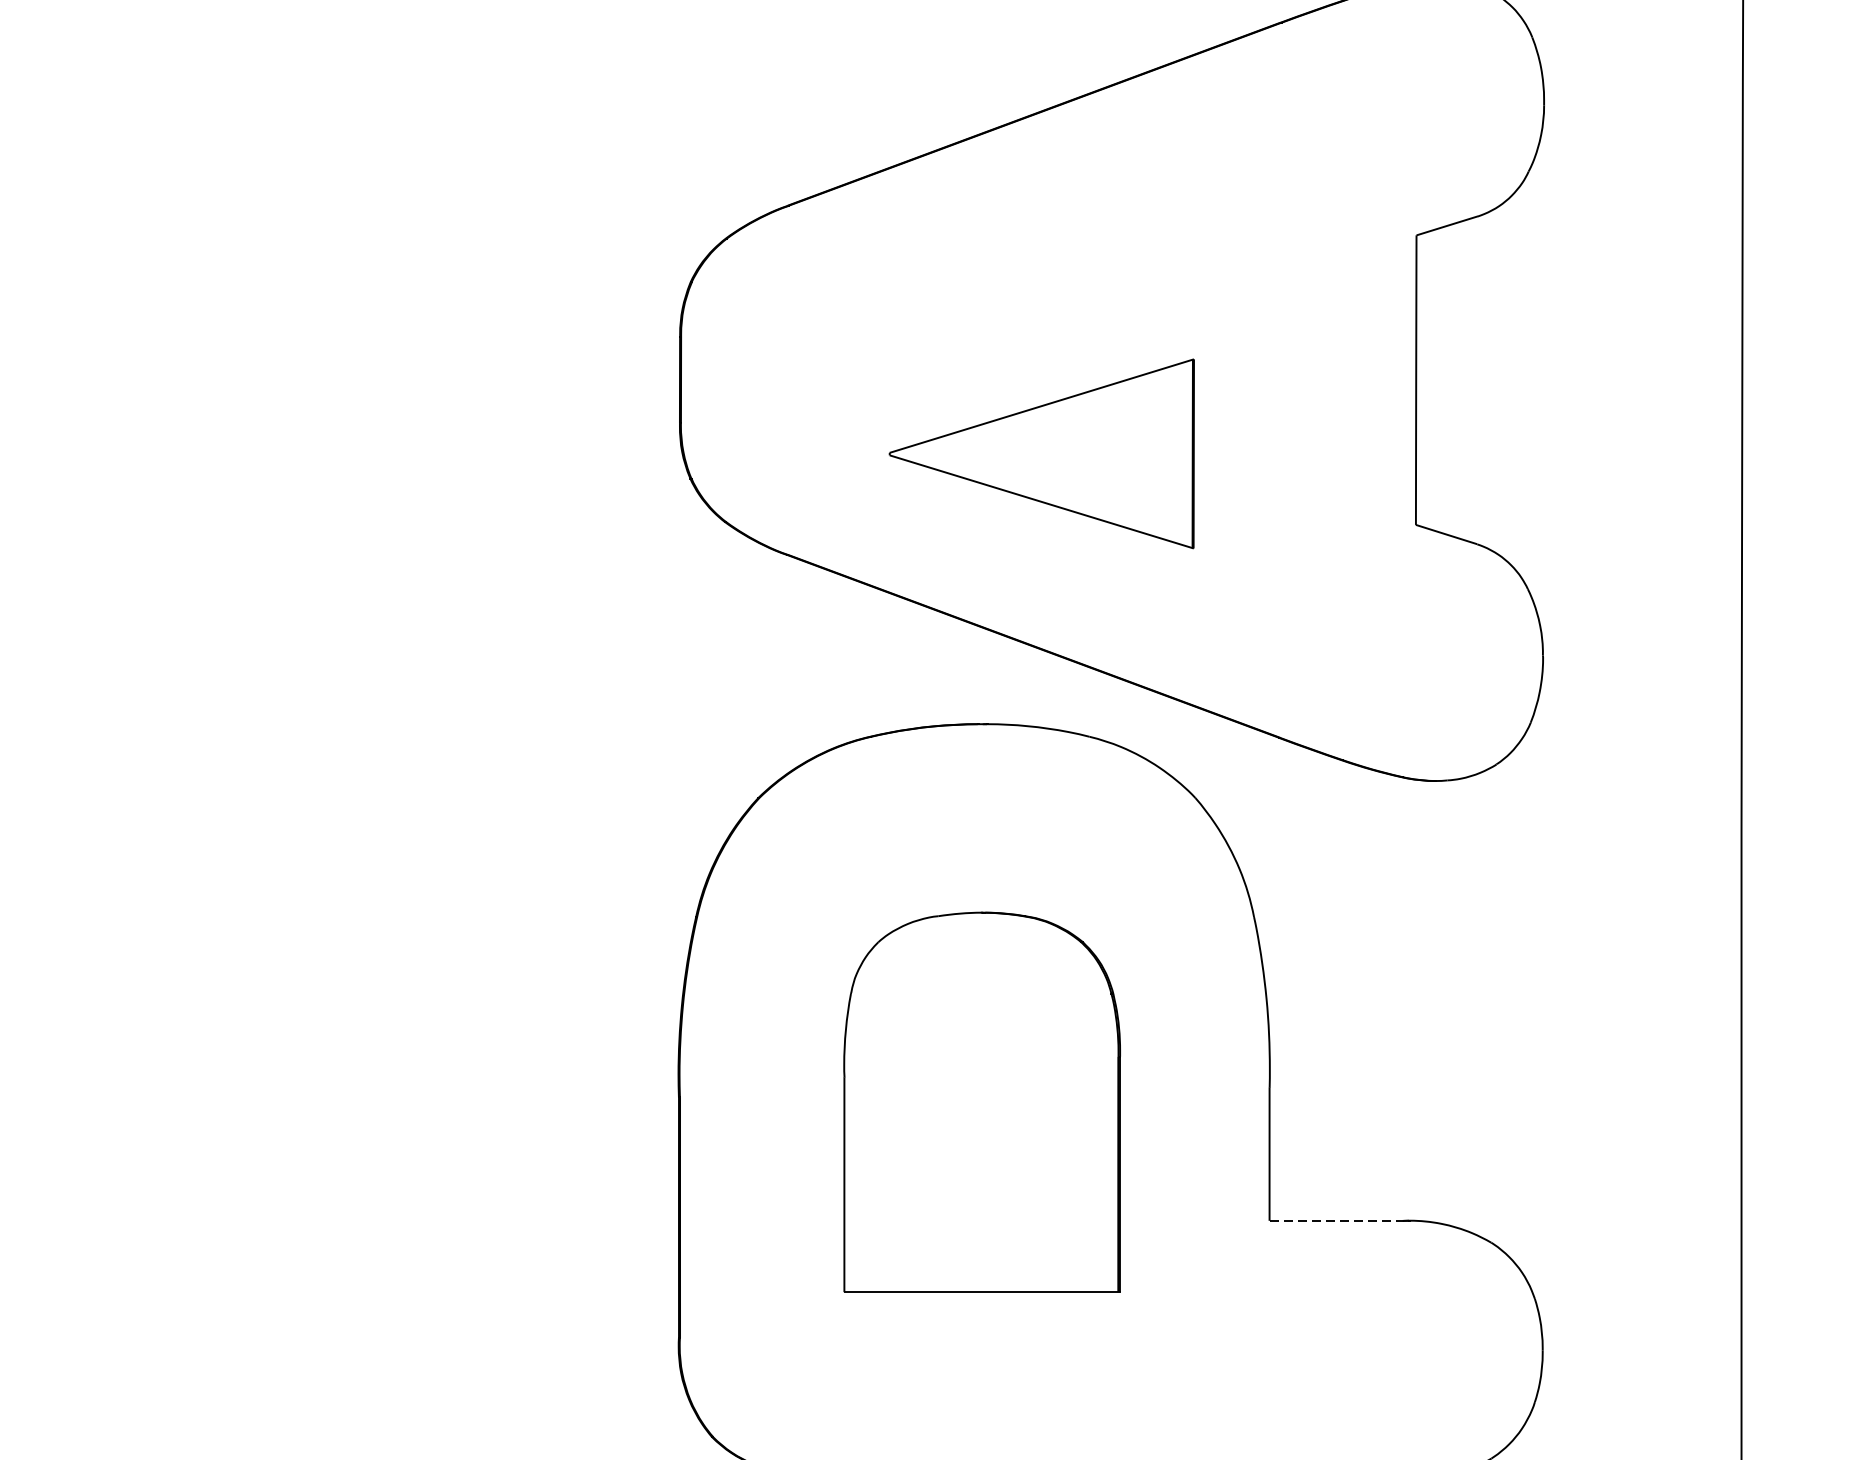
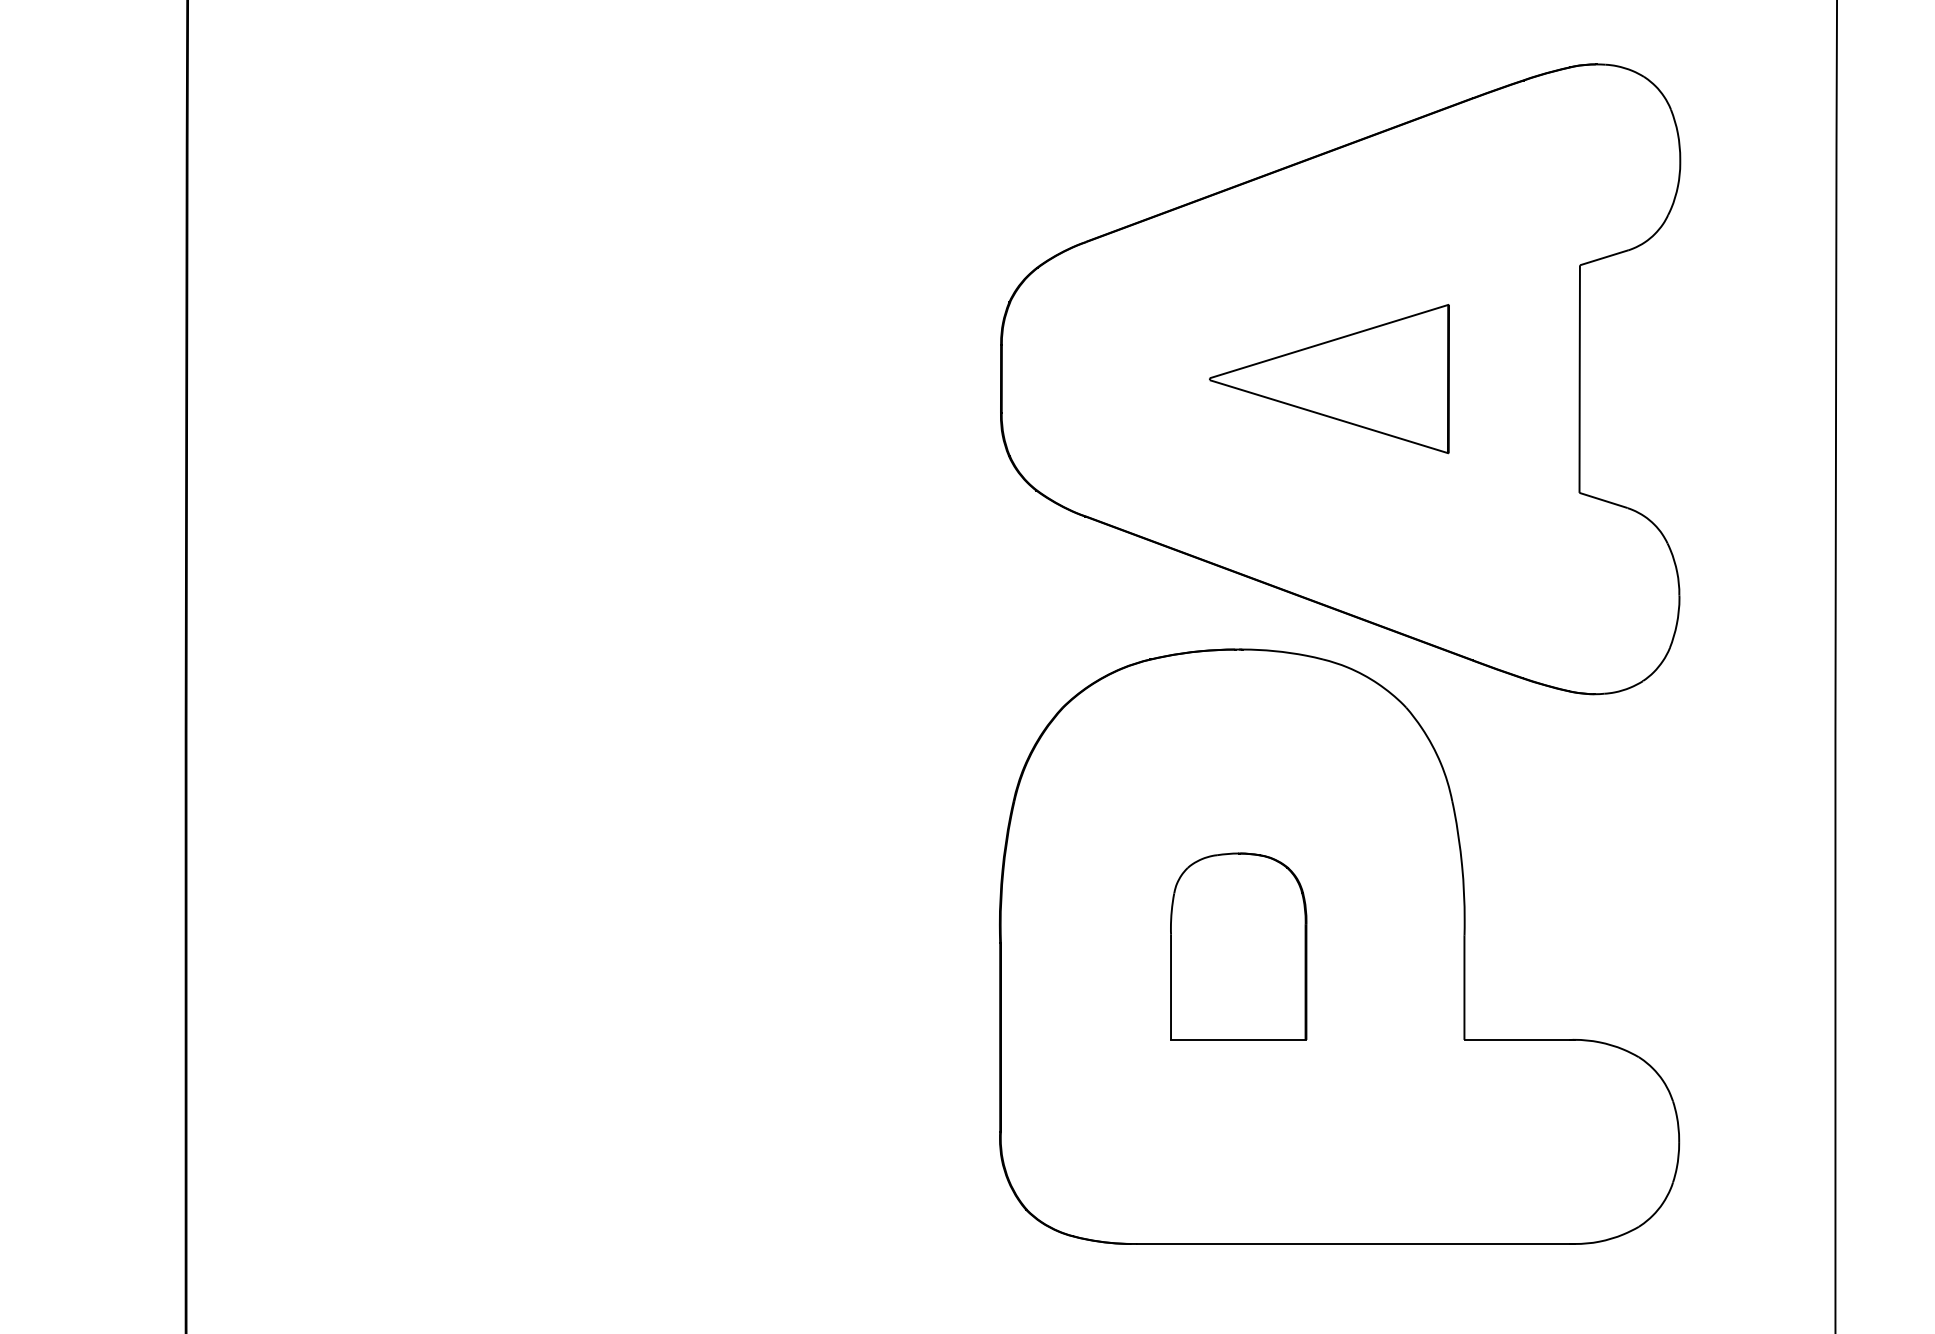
part: (1041, 454) -> (1329, 379), moved
part: (982, 1101) -> (1238, 946), size x0.62
line: (1337, 1221) -> (1517, 1040), dashed -> solid

